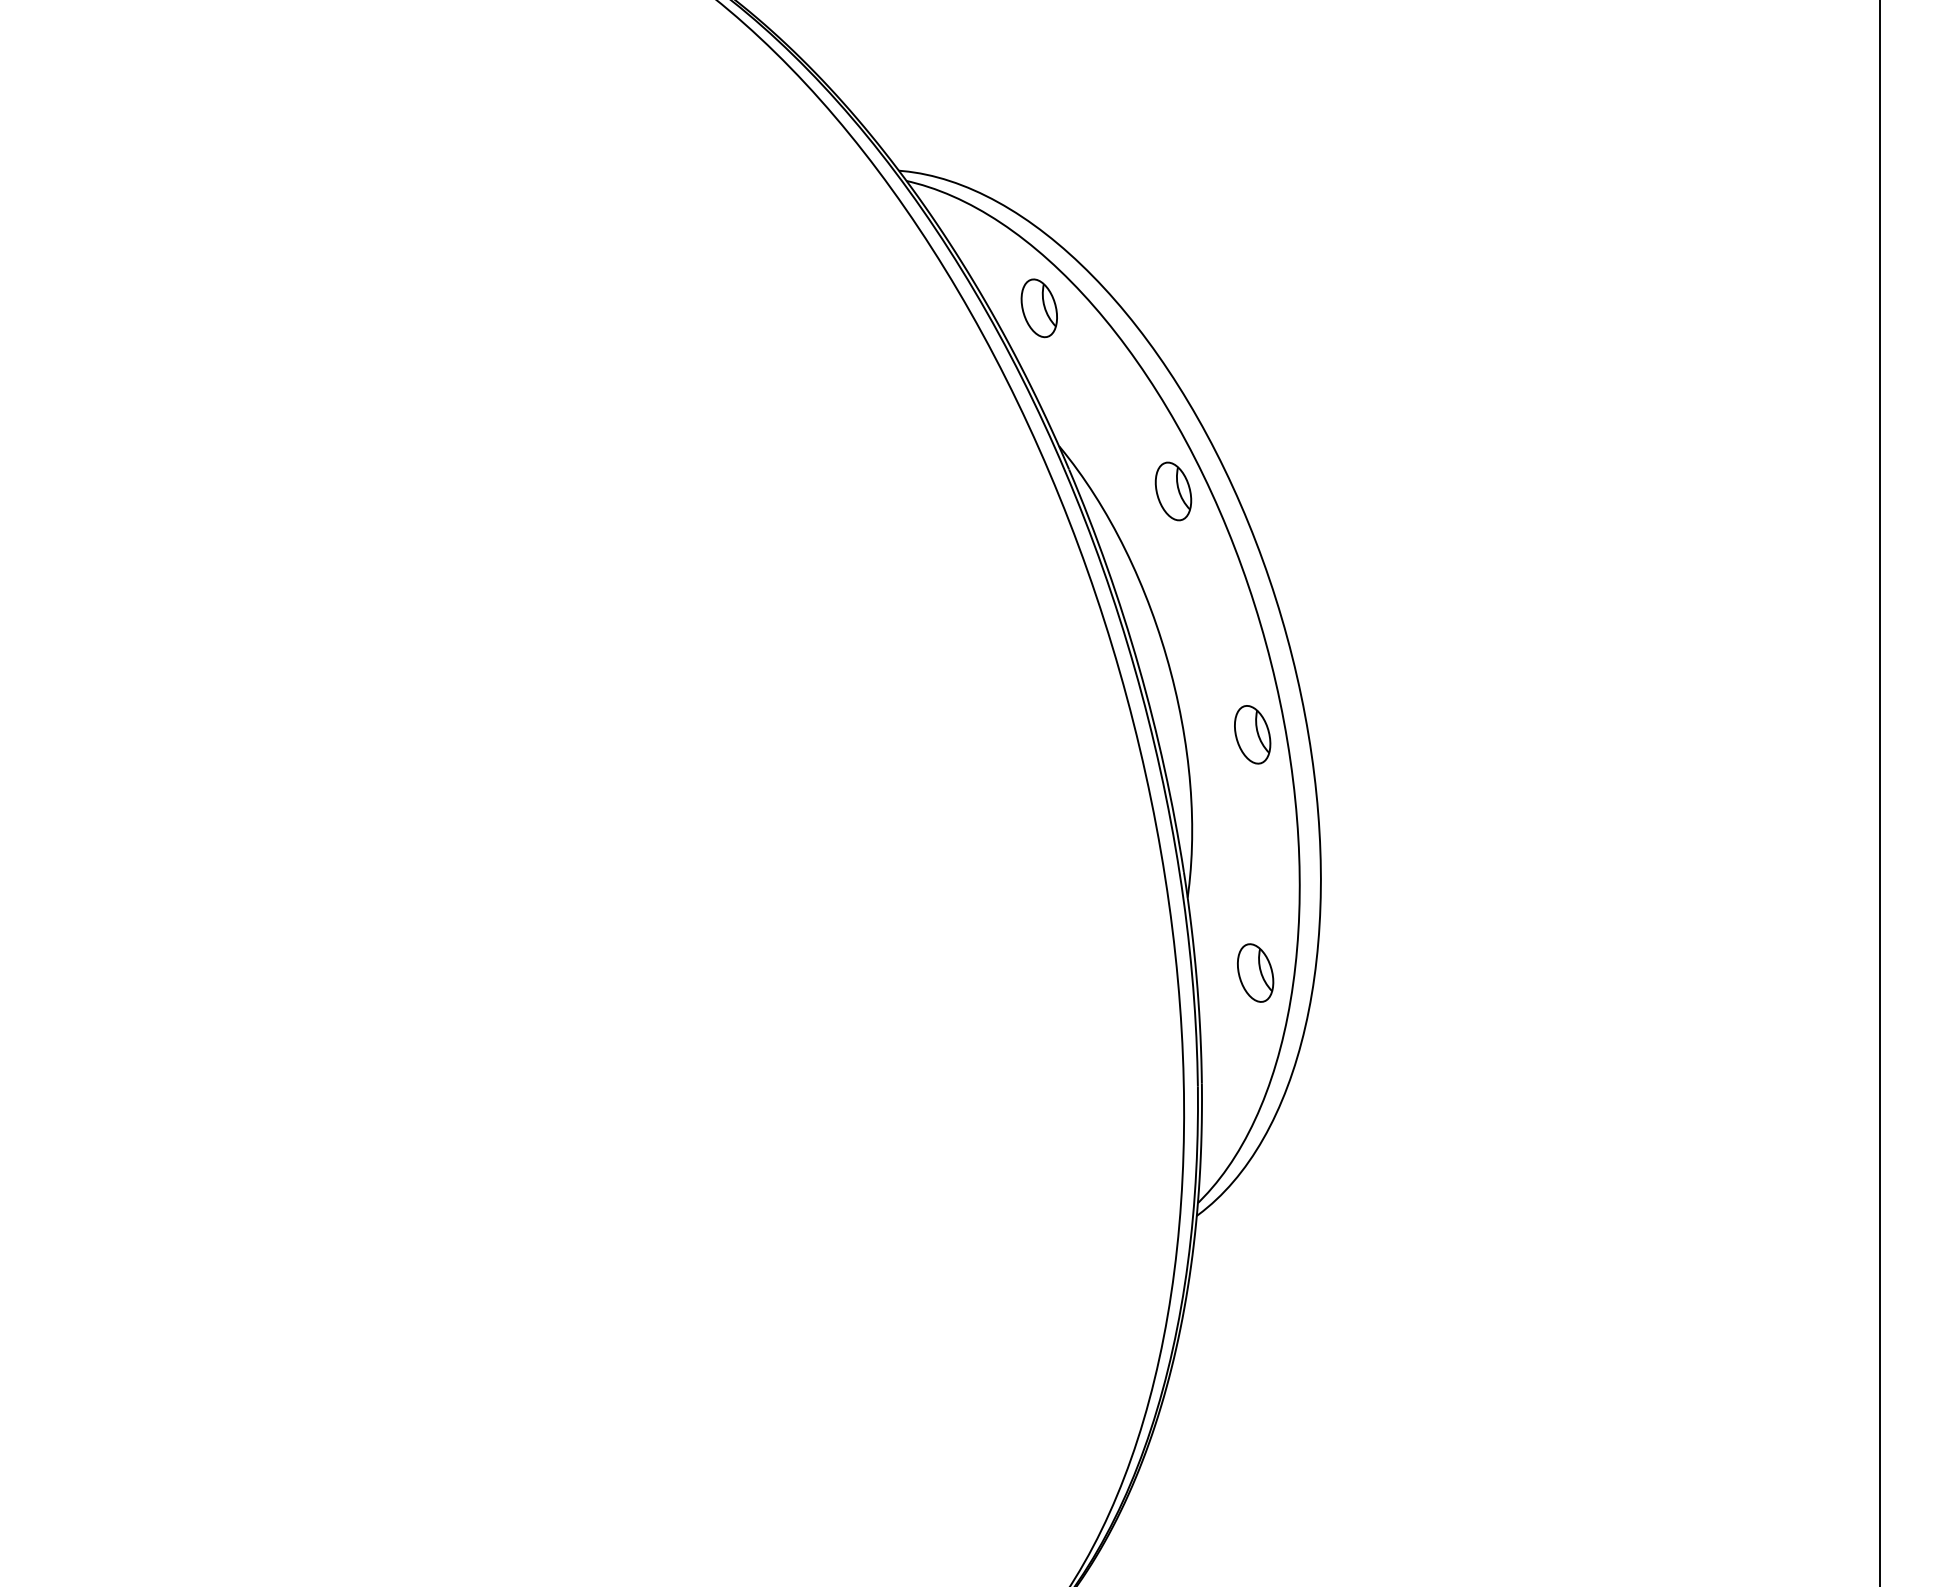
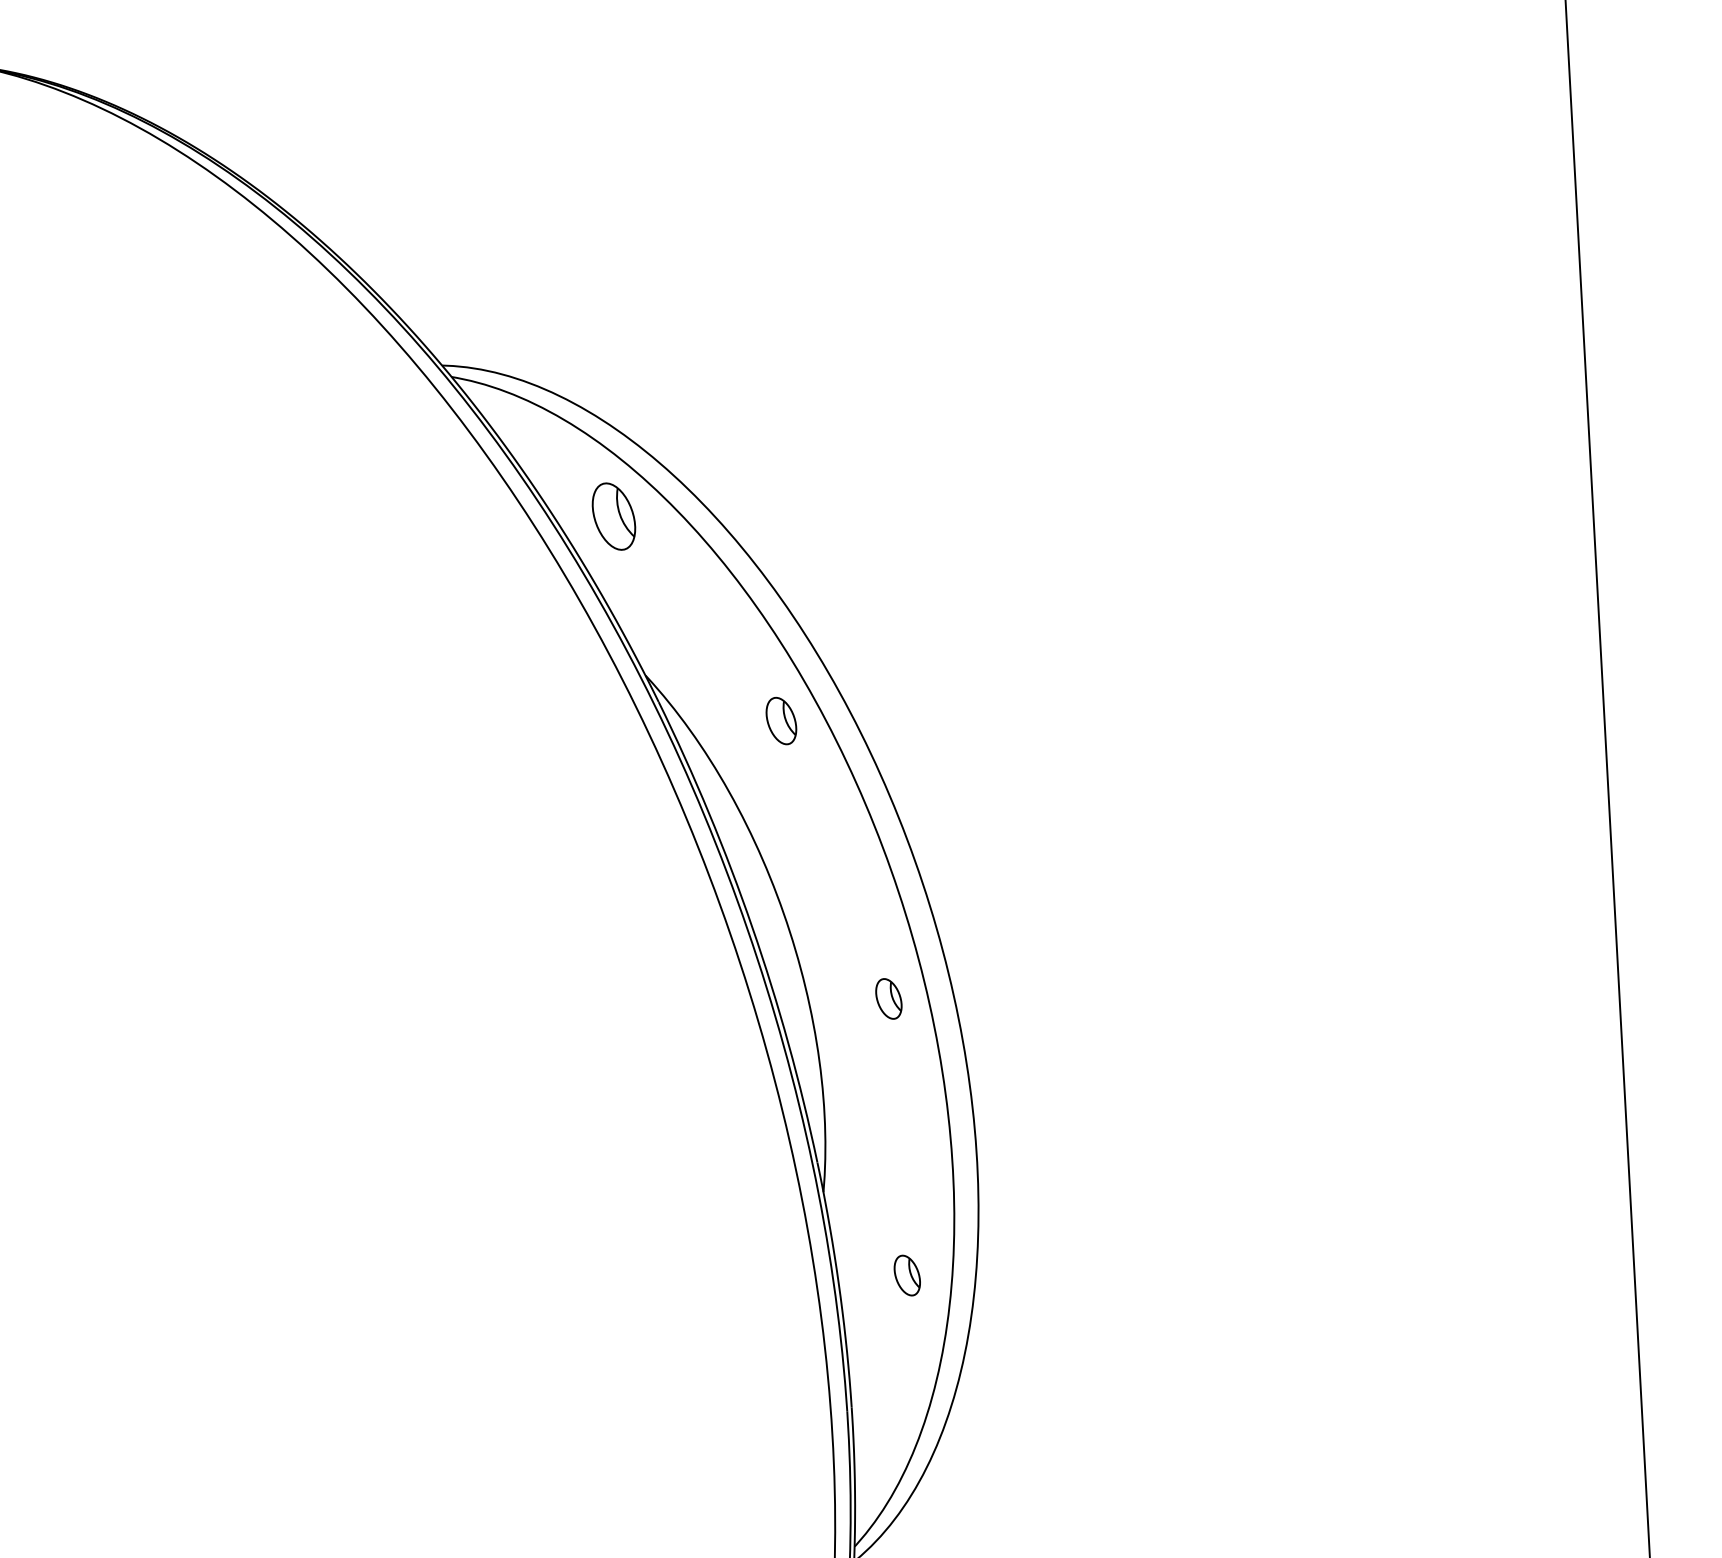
part: (1173, 491) -> (781, 721), size x0.7
part: (1252, 734) -> (888, 998), size x0.6
part: (1255, 972) -> (907, 1274), size x0.6

